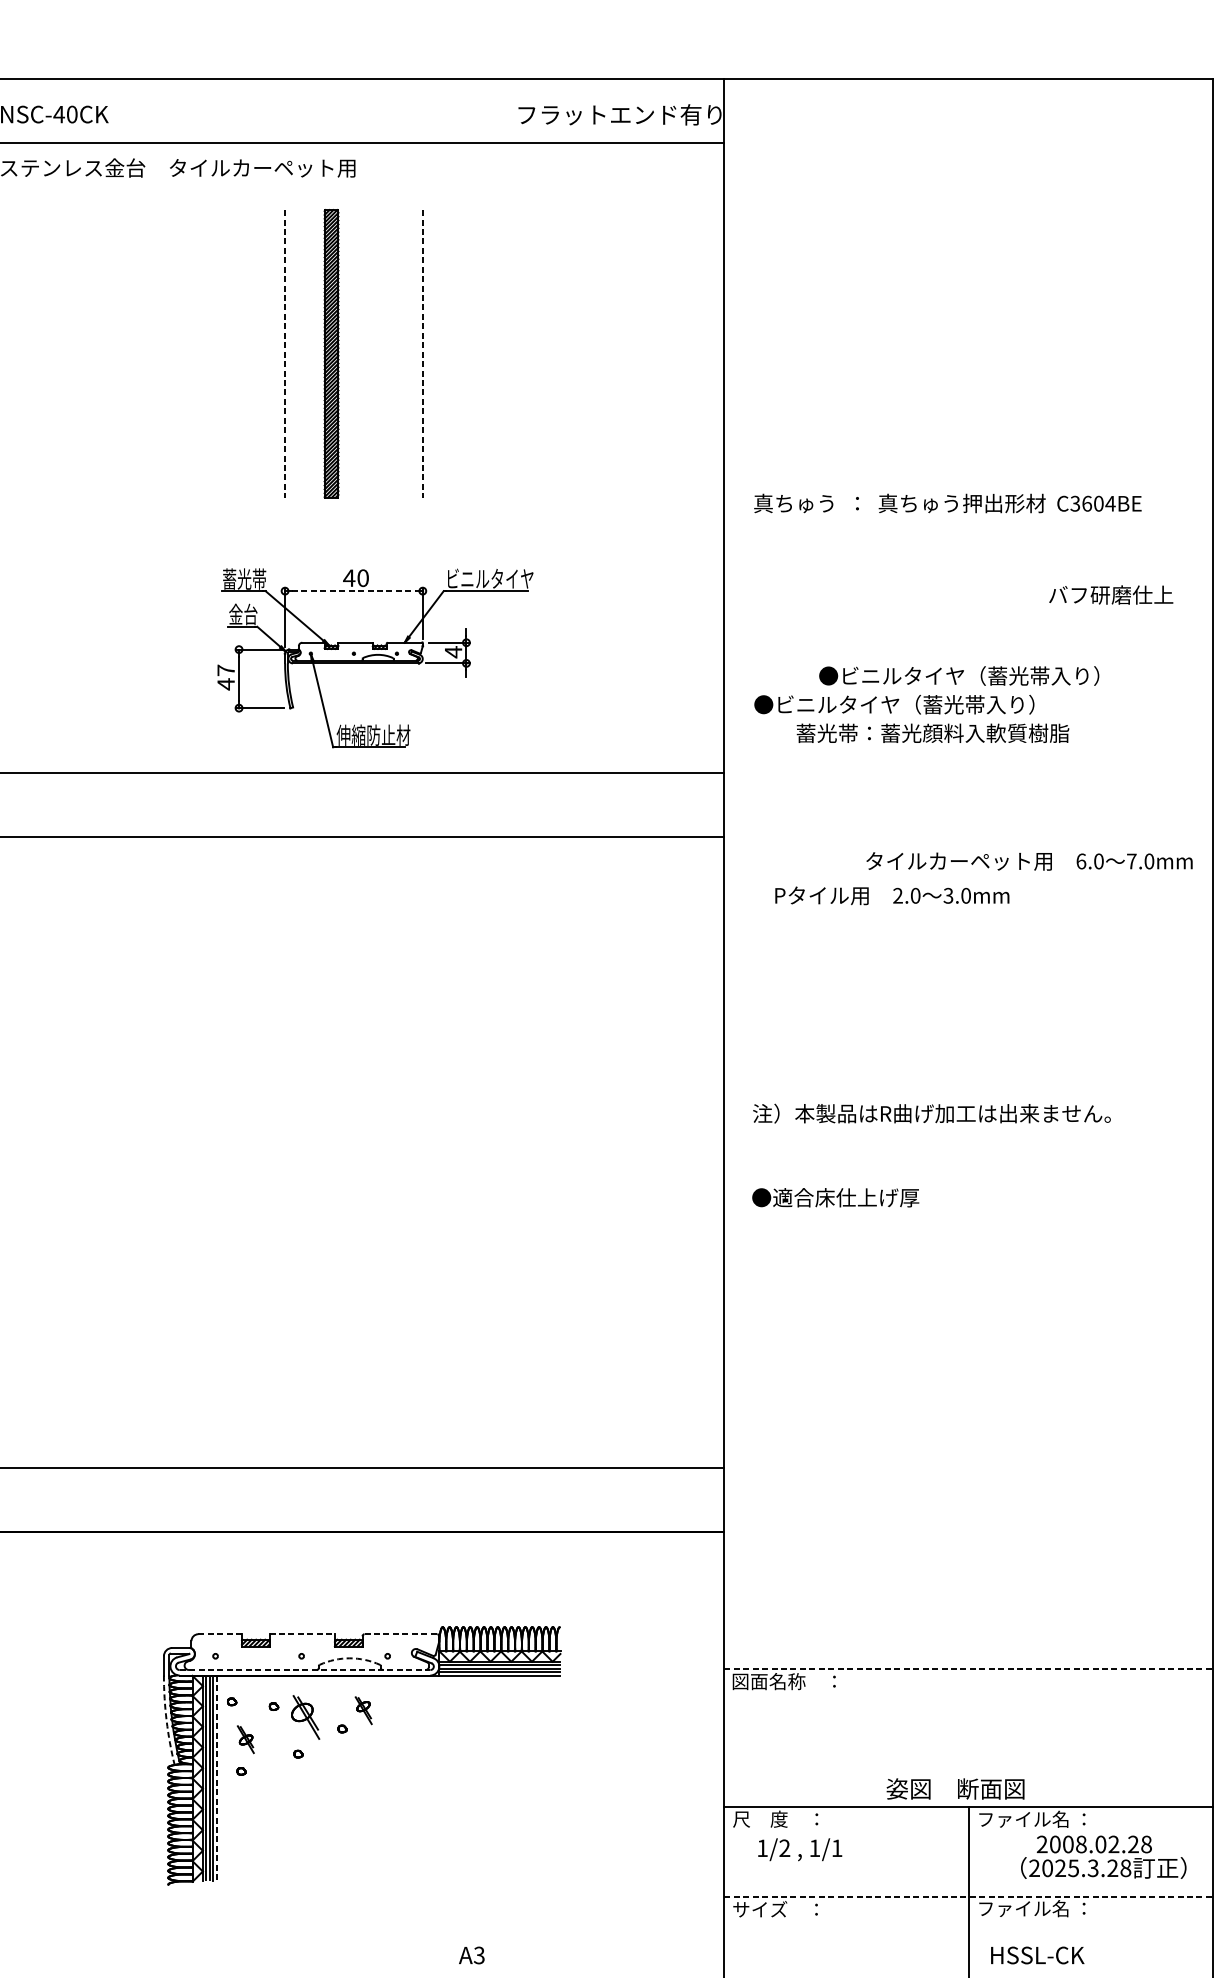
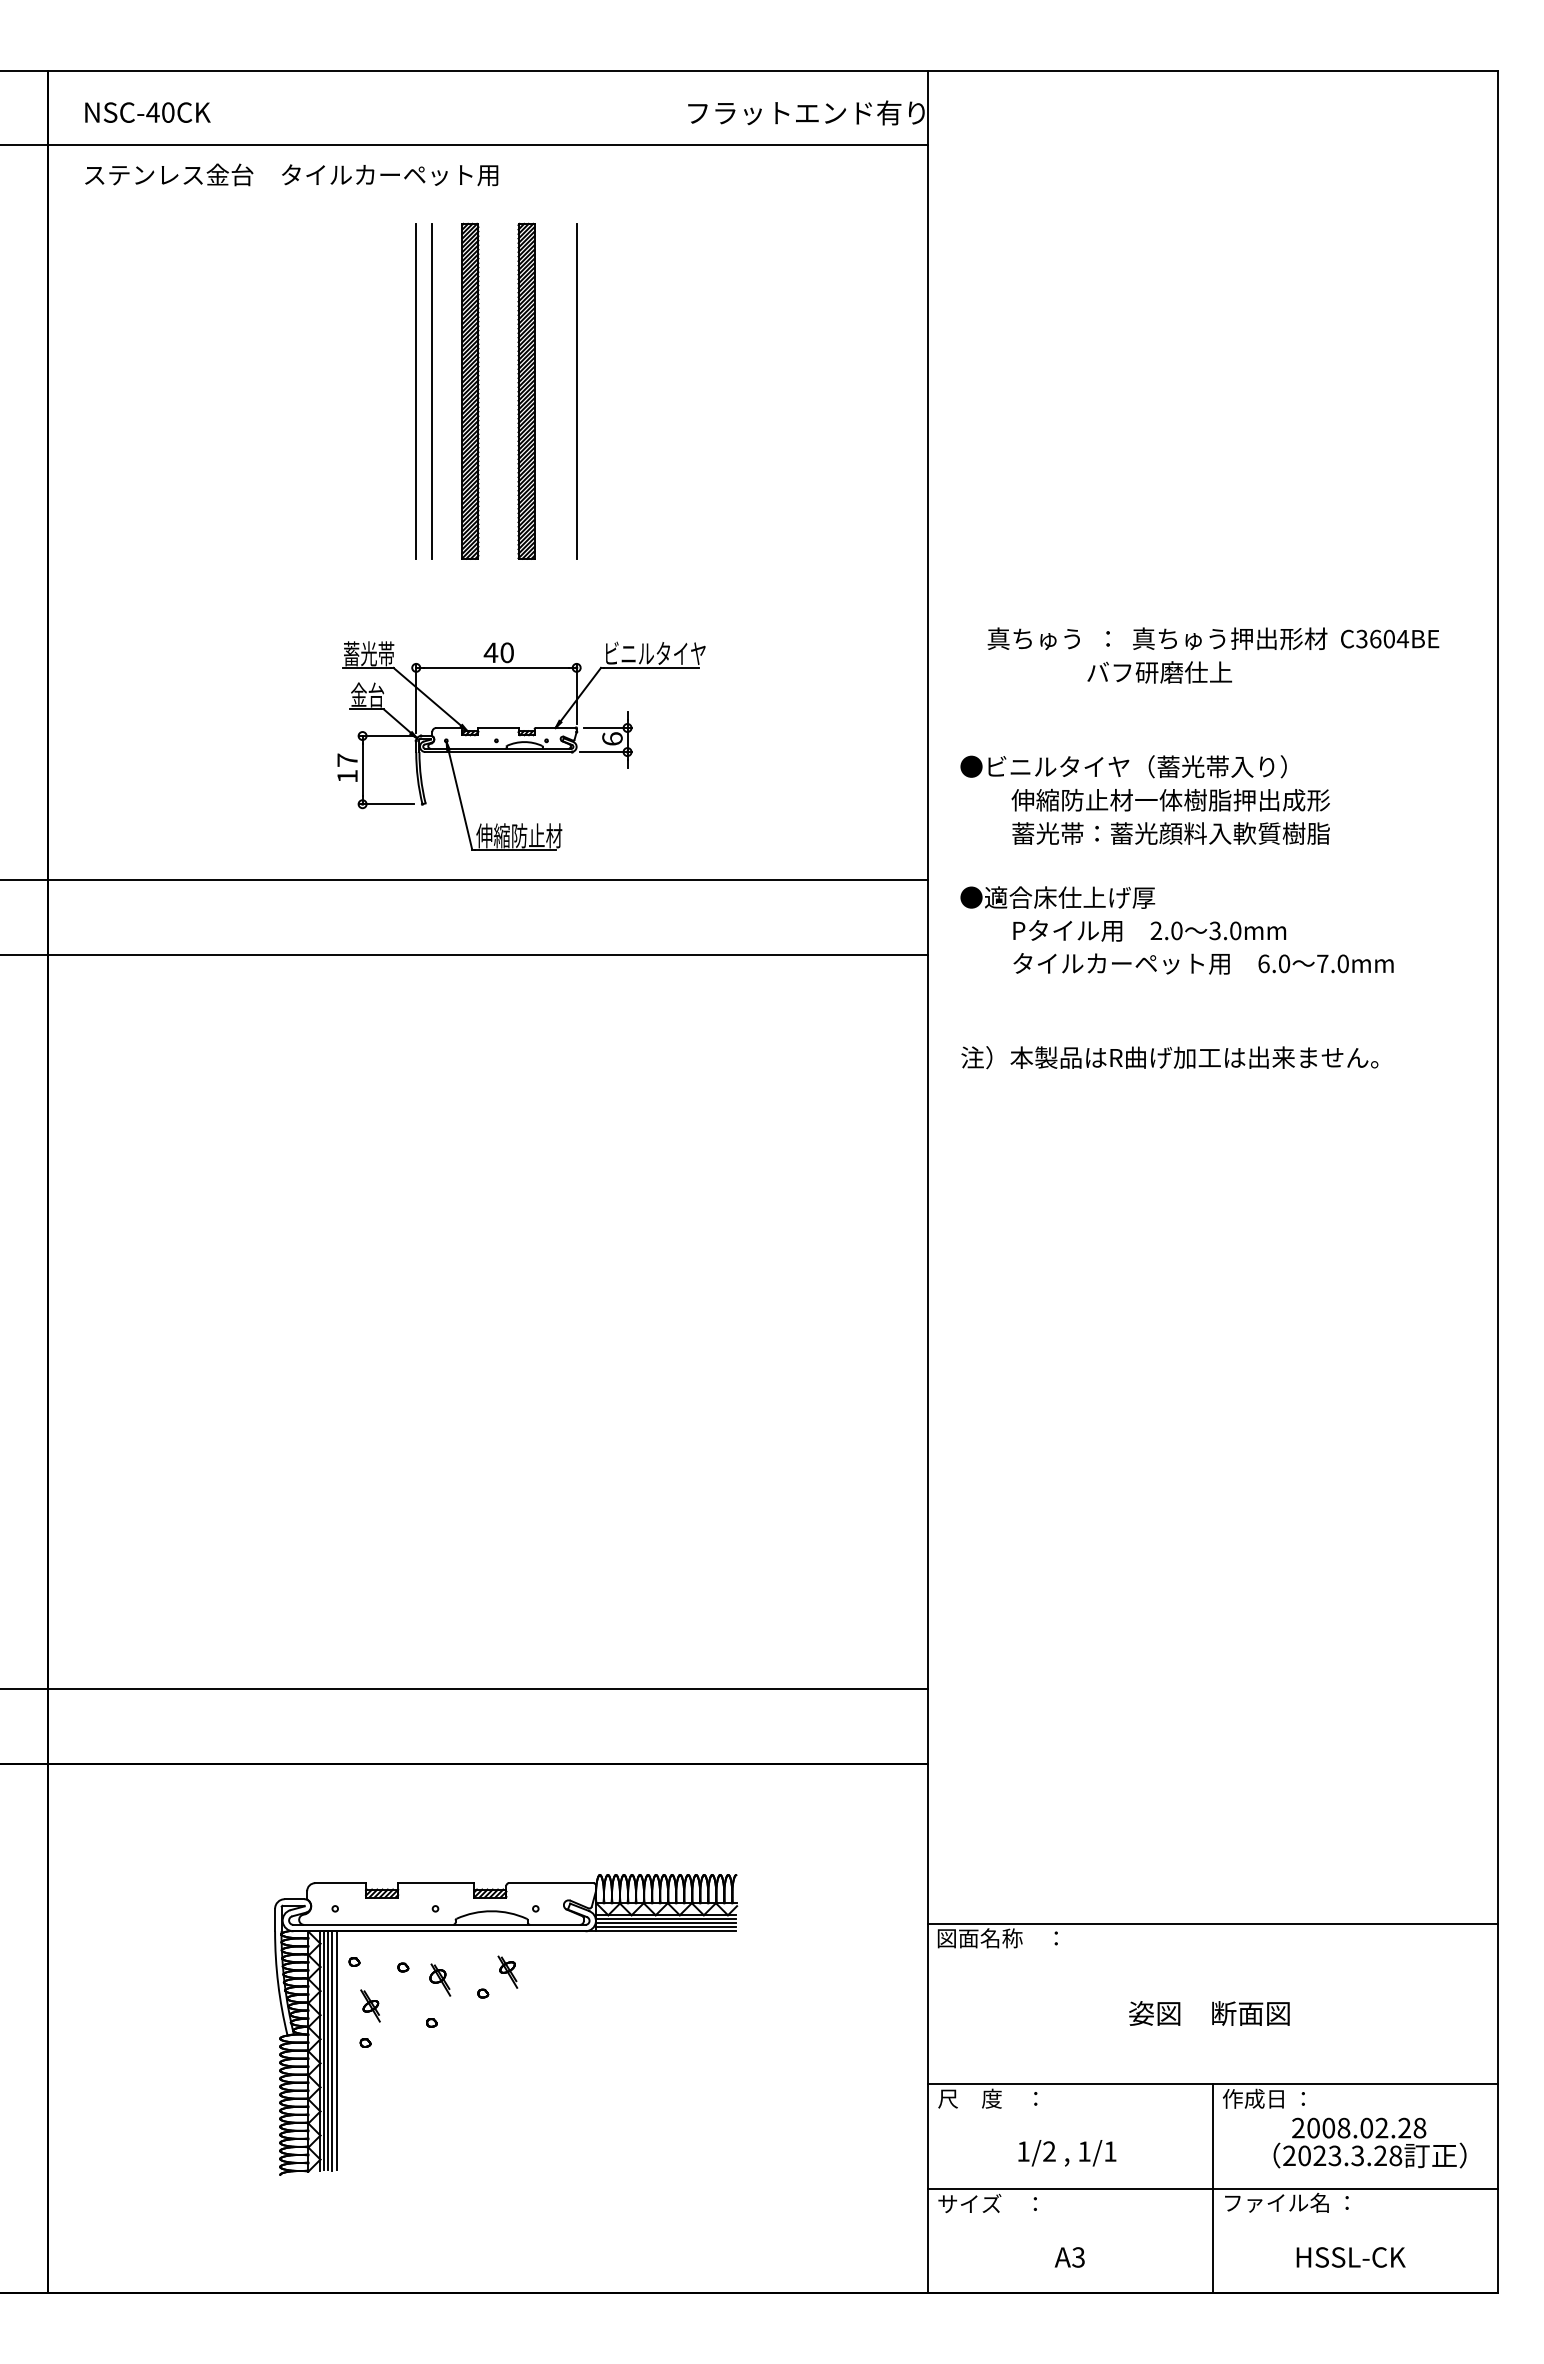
line: (285, 353) -> (416, 391), dashed -> solid
line: (299, 353) -> (432, 390), added
part: (379, 353) -> (526, 390), added
line: (422, 353) -> (576, 391), dashed -> solid
text: (947, 503) -> (1213, 638), moved
line: (353, 590) -> (496, 667), dashed -> solid
text: (1110, 595) -> (1159, 672), moved
text: (453, 651) -> (612, 738), 4 -> 6
text: (959, 675) -> (1123, 766), moved
text: (226, 684) -> (347, 776), 47 -> 17
text: (911, 704) -> (1146, 799), ●ビニルタイヤ（蓄光帯入り） -> 伸縮防止材一体樹脂押出成形
text: (1029, 861) -> (1203, 963), moved
text: (892, 895) -> (1149, 930), moved
text: (931, 1113) -> (1169, 1057), moved
text: (835, 1197) -> (1057, 897), moved
line: (220, 1634) -> (341, 1883), dashed -> solid
line: (302, 1634) -> (436, 1883), dashed -> solid
line: (401, 1634) -> (551, 1883), dashed -> solid
arc: (349, 1658) -> (491, 1911), dashed -> solid
line: (305, 1669) -> (439, 1924), dashed -> solid
line: (968, 1669) -> (1212, 1924), dashed -> solid
part: (305, 1716) -> (440, 1979), size x0.62
arc: (166, 1720) -> (278, 1983), dashed -> solid
line: (216, 1777) -> (336, 2050), dashed -> solid
text: (955, 1789) -> (1209, 2013), moved
text: (1031, 1819) -> (1285, 2098), ファイル名 ： -> 作成日 ：
text: (800, 1849) -> (1067, 2153), moved
text: (1074, 1867) -> (1335, 2155), 2025.3.28 -> 2023.3.28
line: (968, 1896) -> (1212, 2188), dashed -> solid
text: (471, 1955) -> (1069, 2257), moved
text: (1037, 1955) -> (1350, 2257), moved

